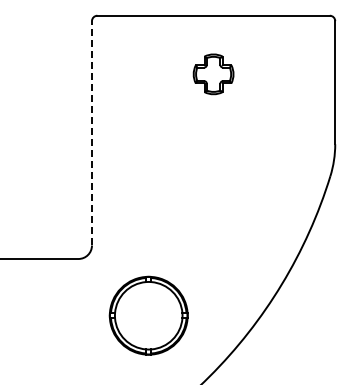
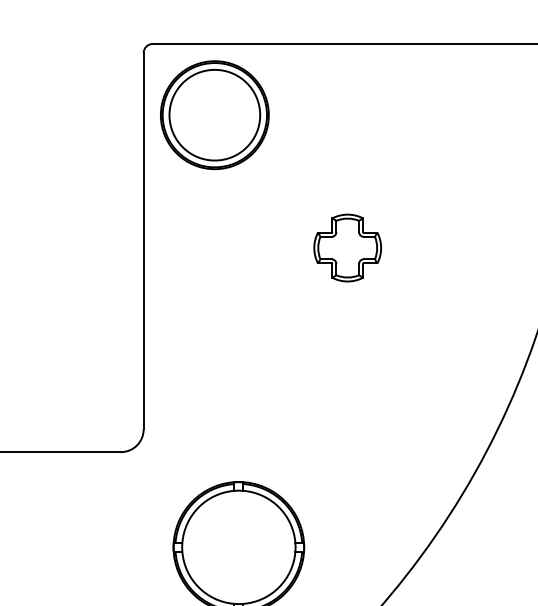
part: (134, 58) -> (214, 115), added
part: (213, 74) -> (347, 248), moved
line: (91, 132) -> (142, 239), dashed -> solid

